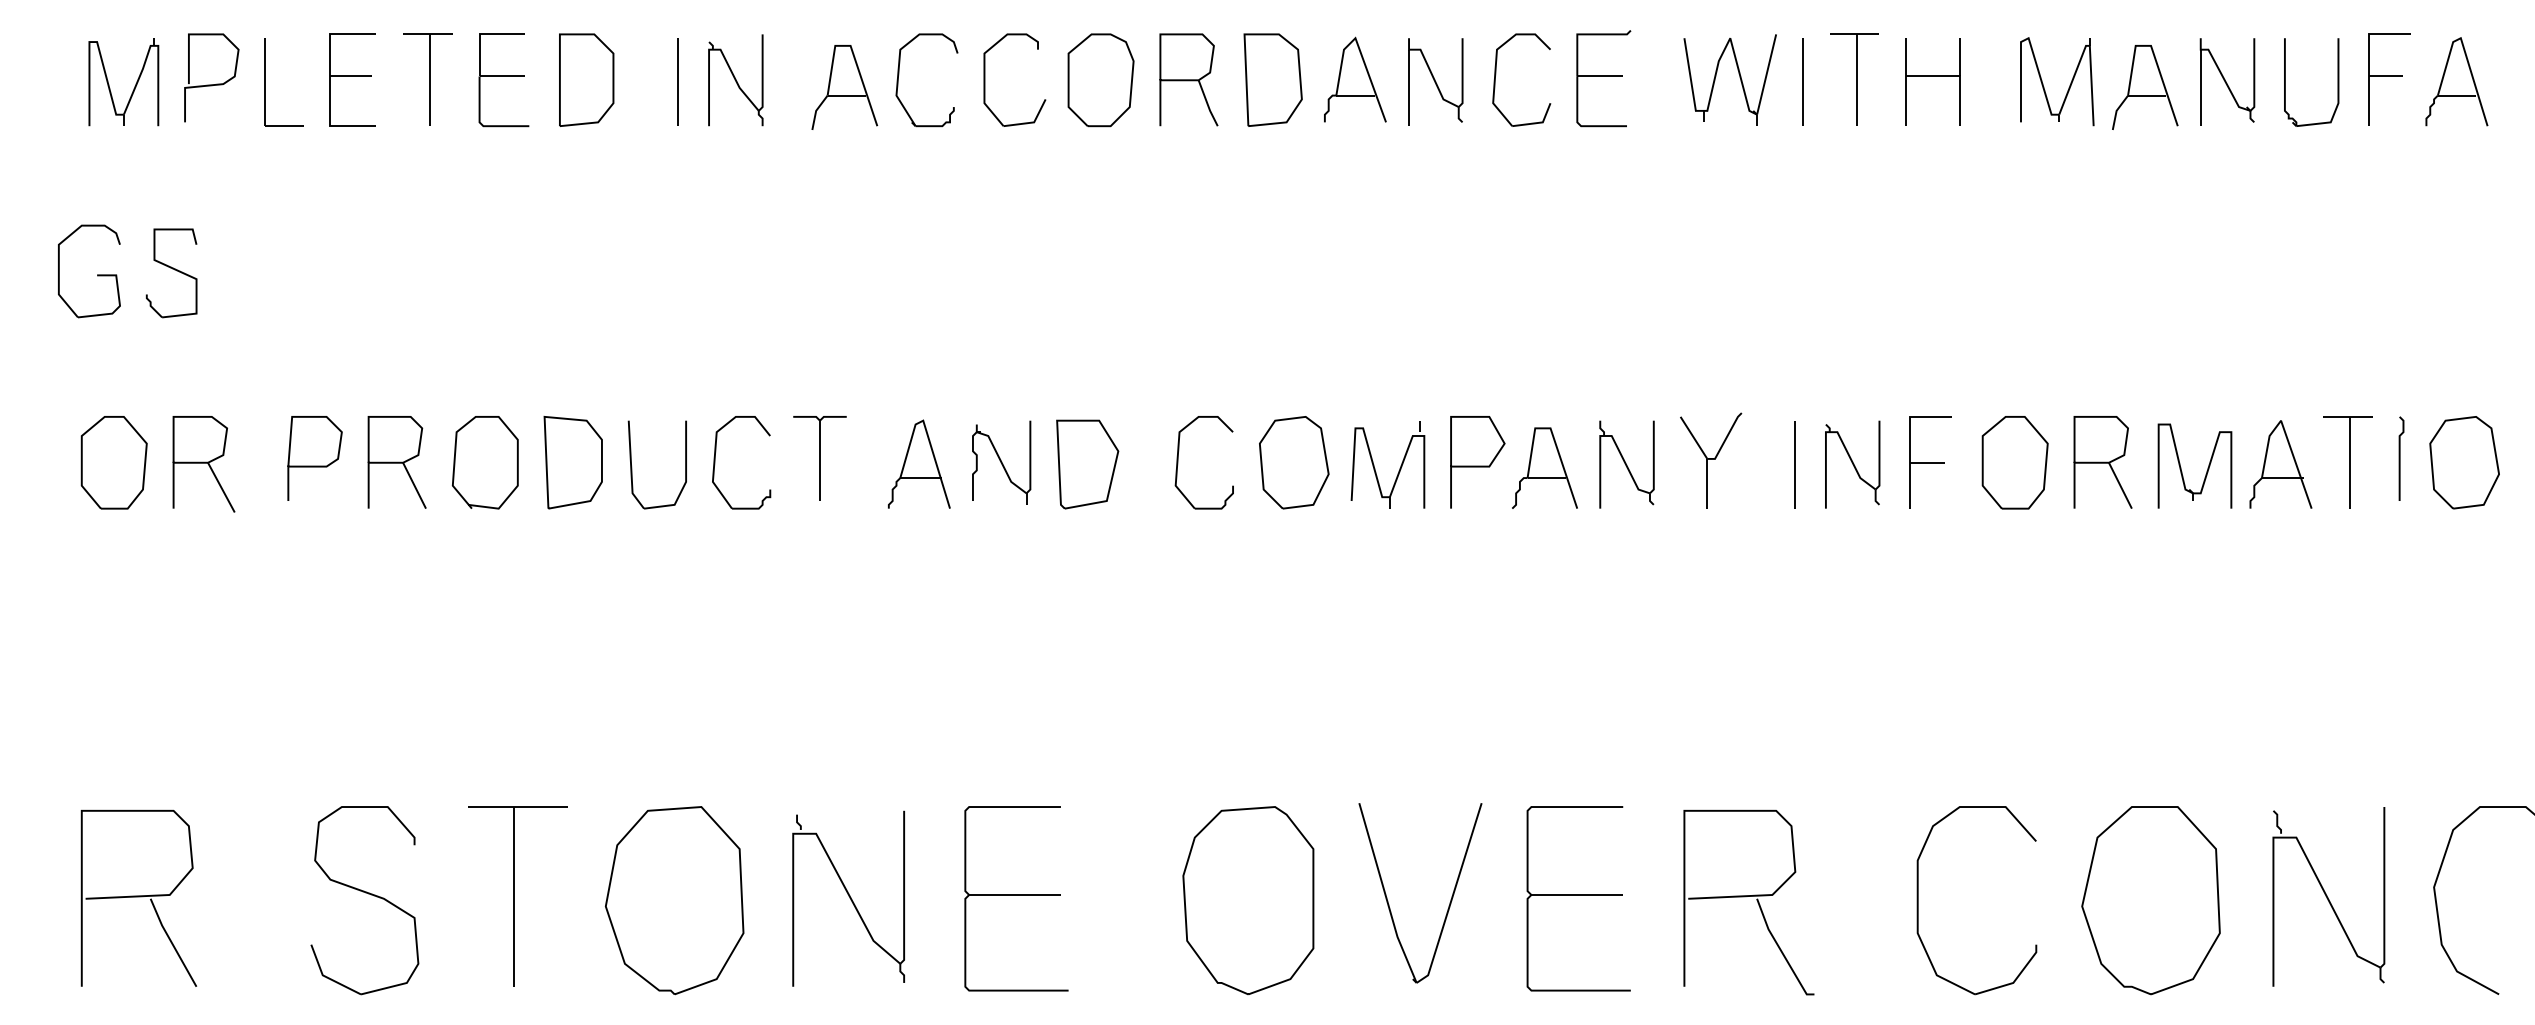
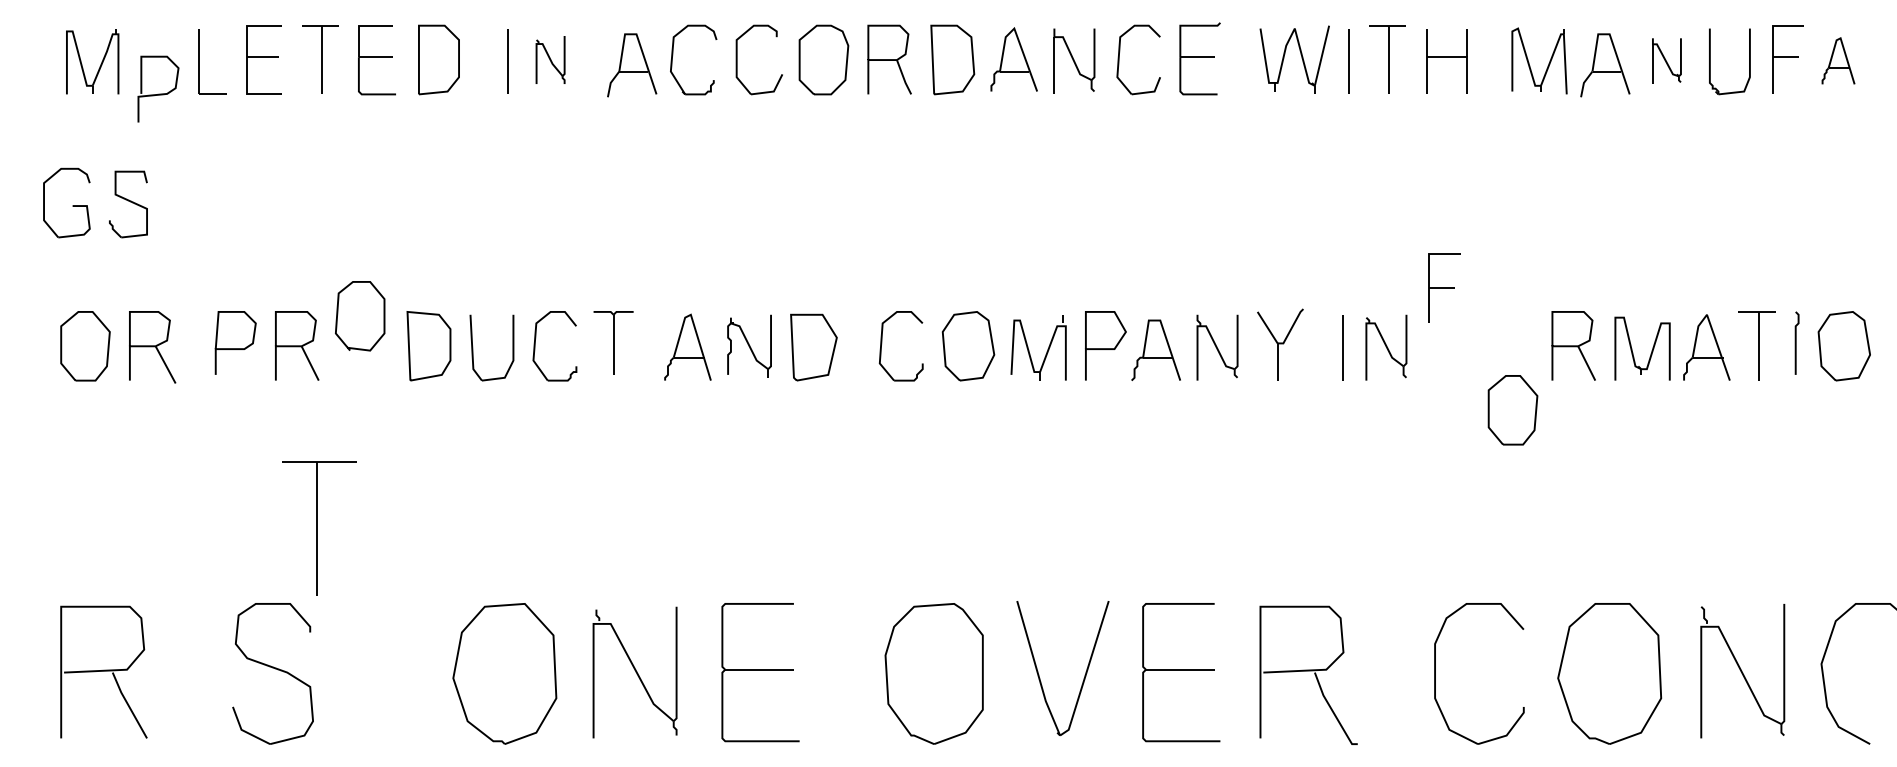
part: (735, 79) -> (550, 59), size x0.7
part: (2226, 80) -> (1666, 60), size x0.7
part: (2456, 80) -> (1838, 60), size x0.7
curve: (211, 83) -> (158, 93), moved
curve: (456, 460) -> (338, 314), moved
part: (1930, 461) -> (1444, 287), moved
part: (2014, 463) -> (1512, 410), moved
part: (517, 896) -> (319, 528), moved

